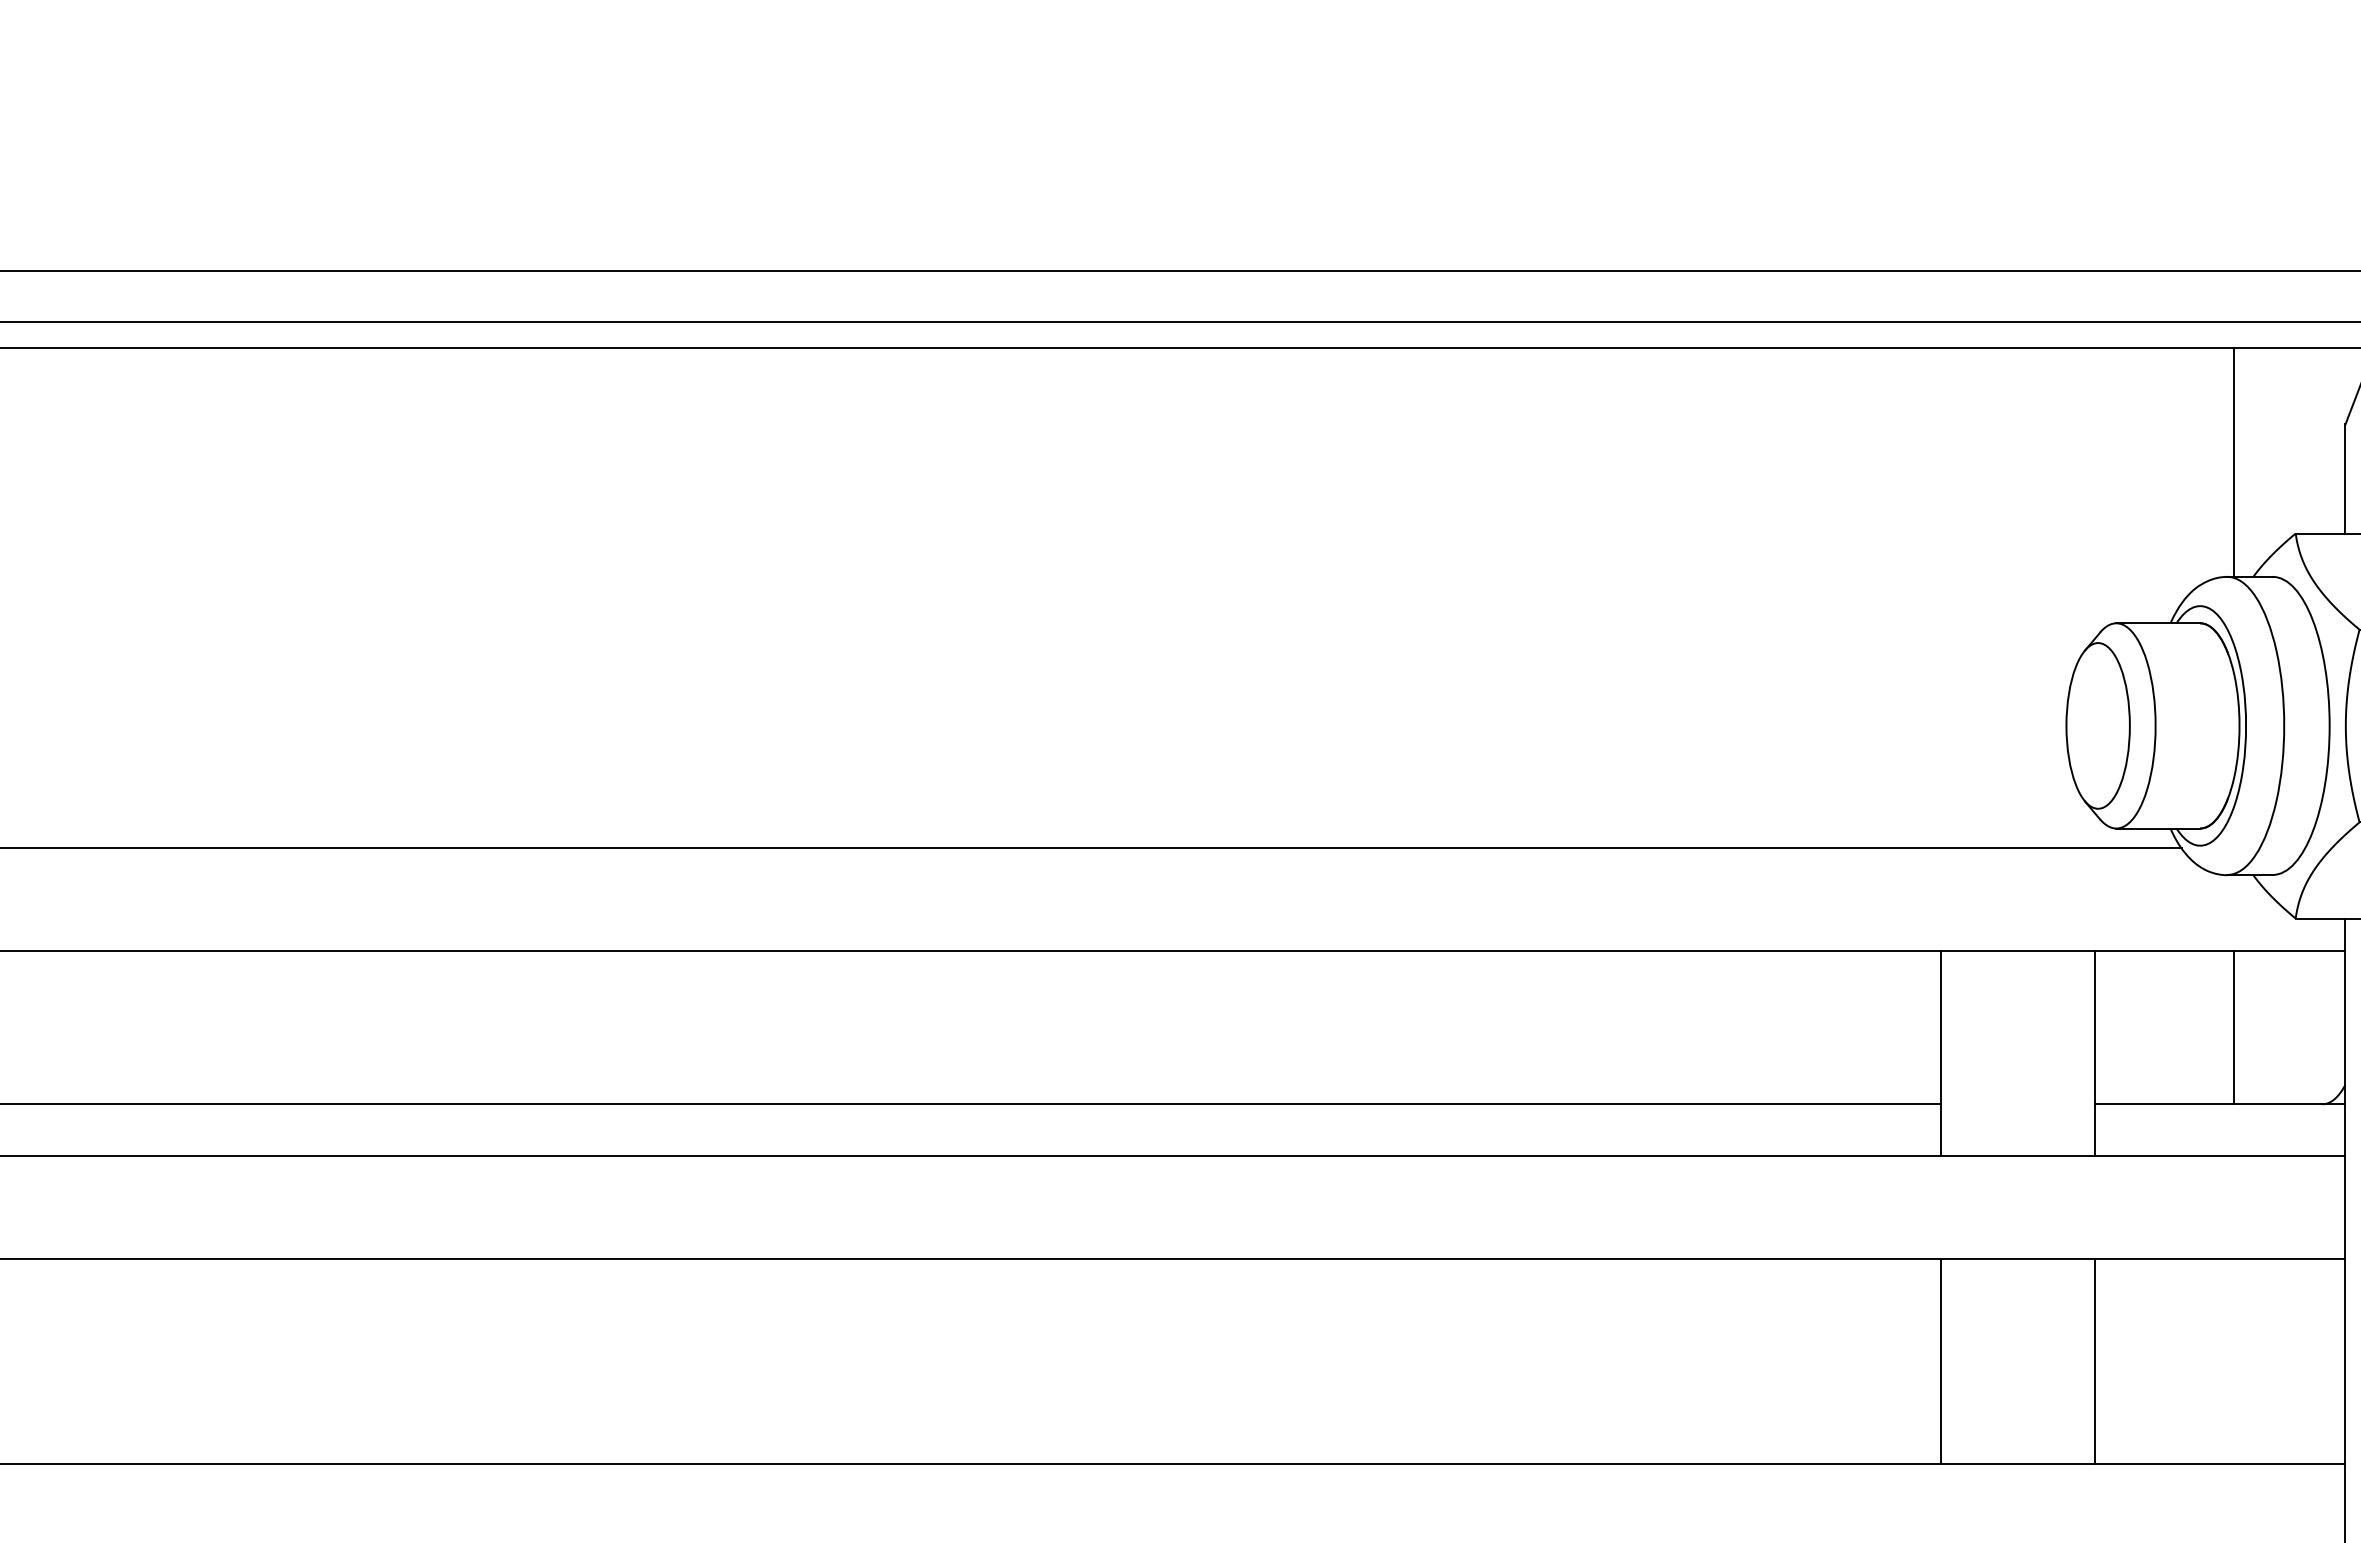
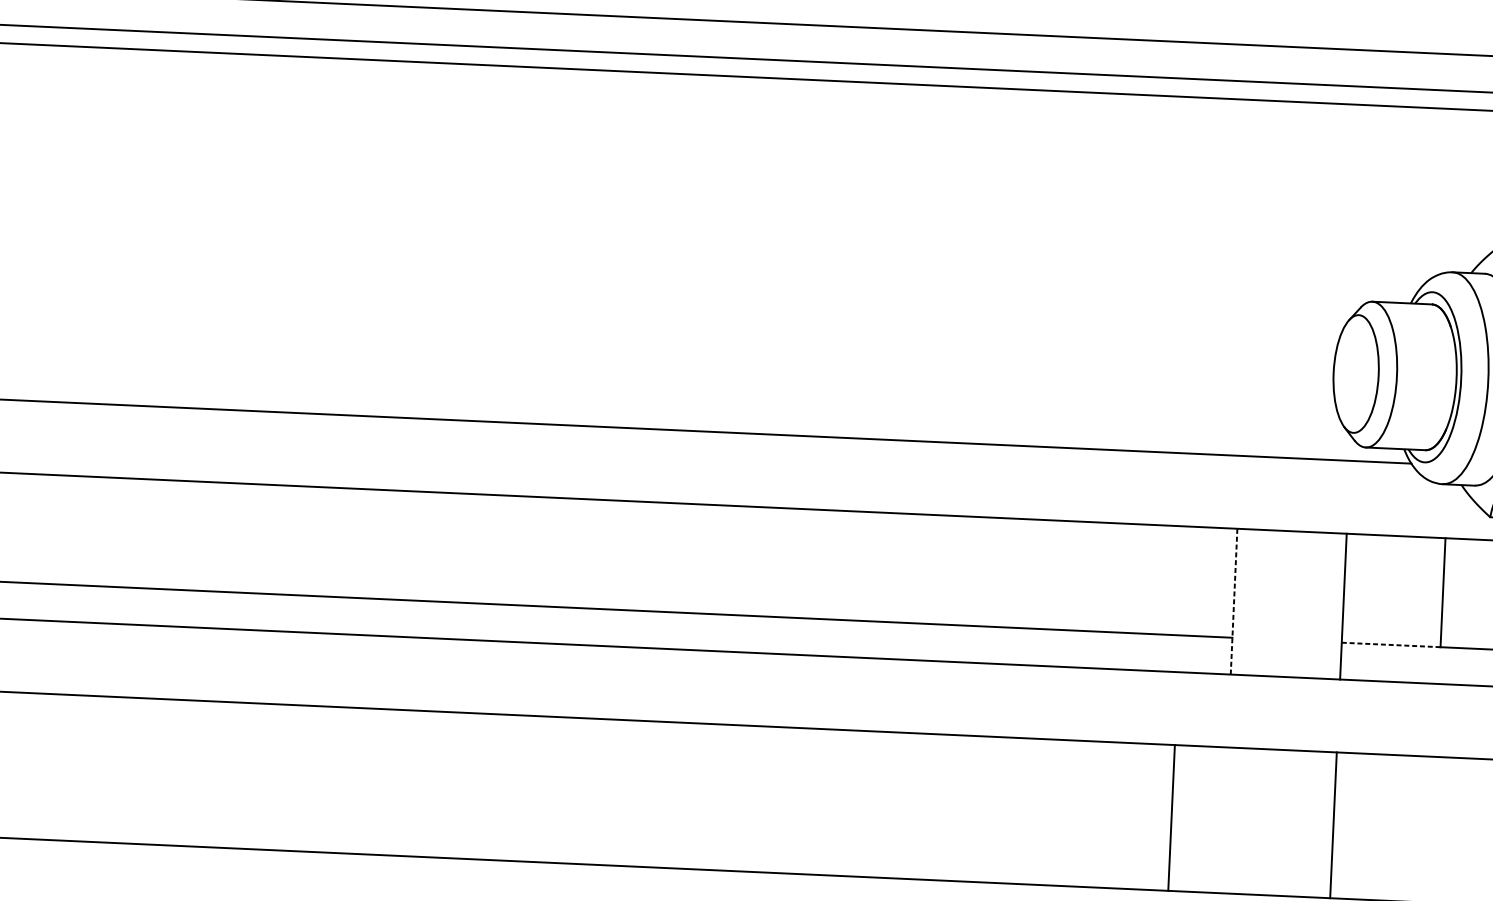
line: (2234, 461) -> (1461, 190), removed
line: (1941, 1053) -> (1234, 601), solid -> dashed
line: (2164, 1104) -> (1391, 645), solid -> dashed
line: (1941, 1360) -> (1171, 817), moved

